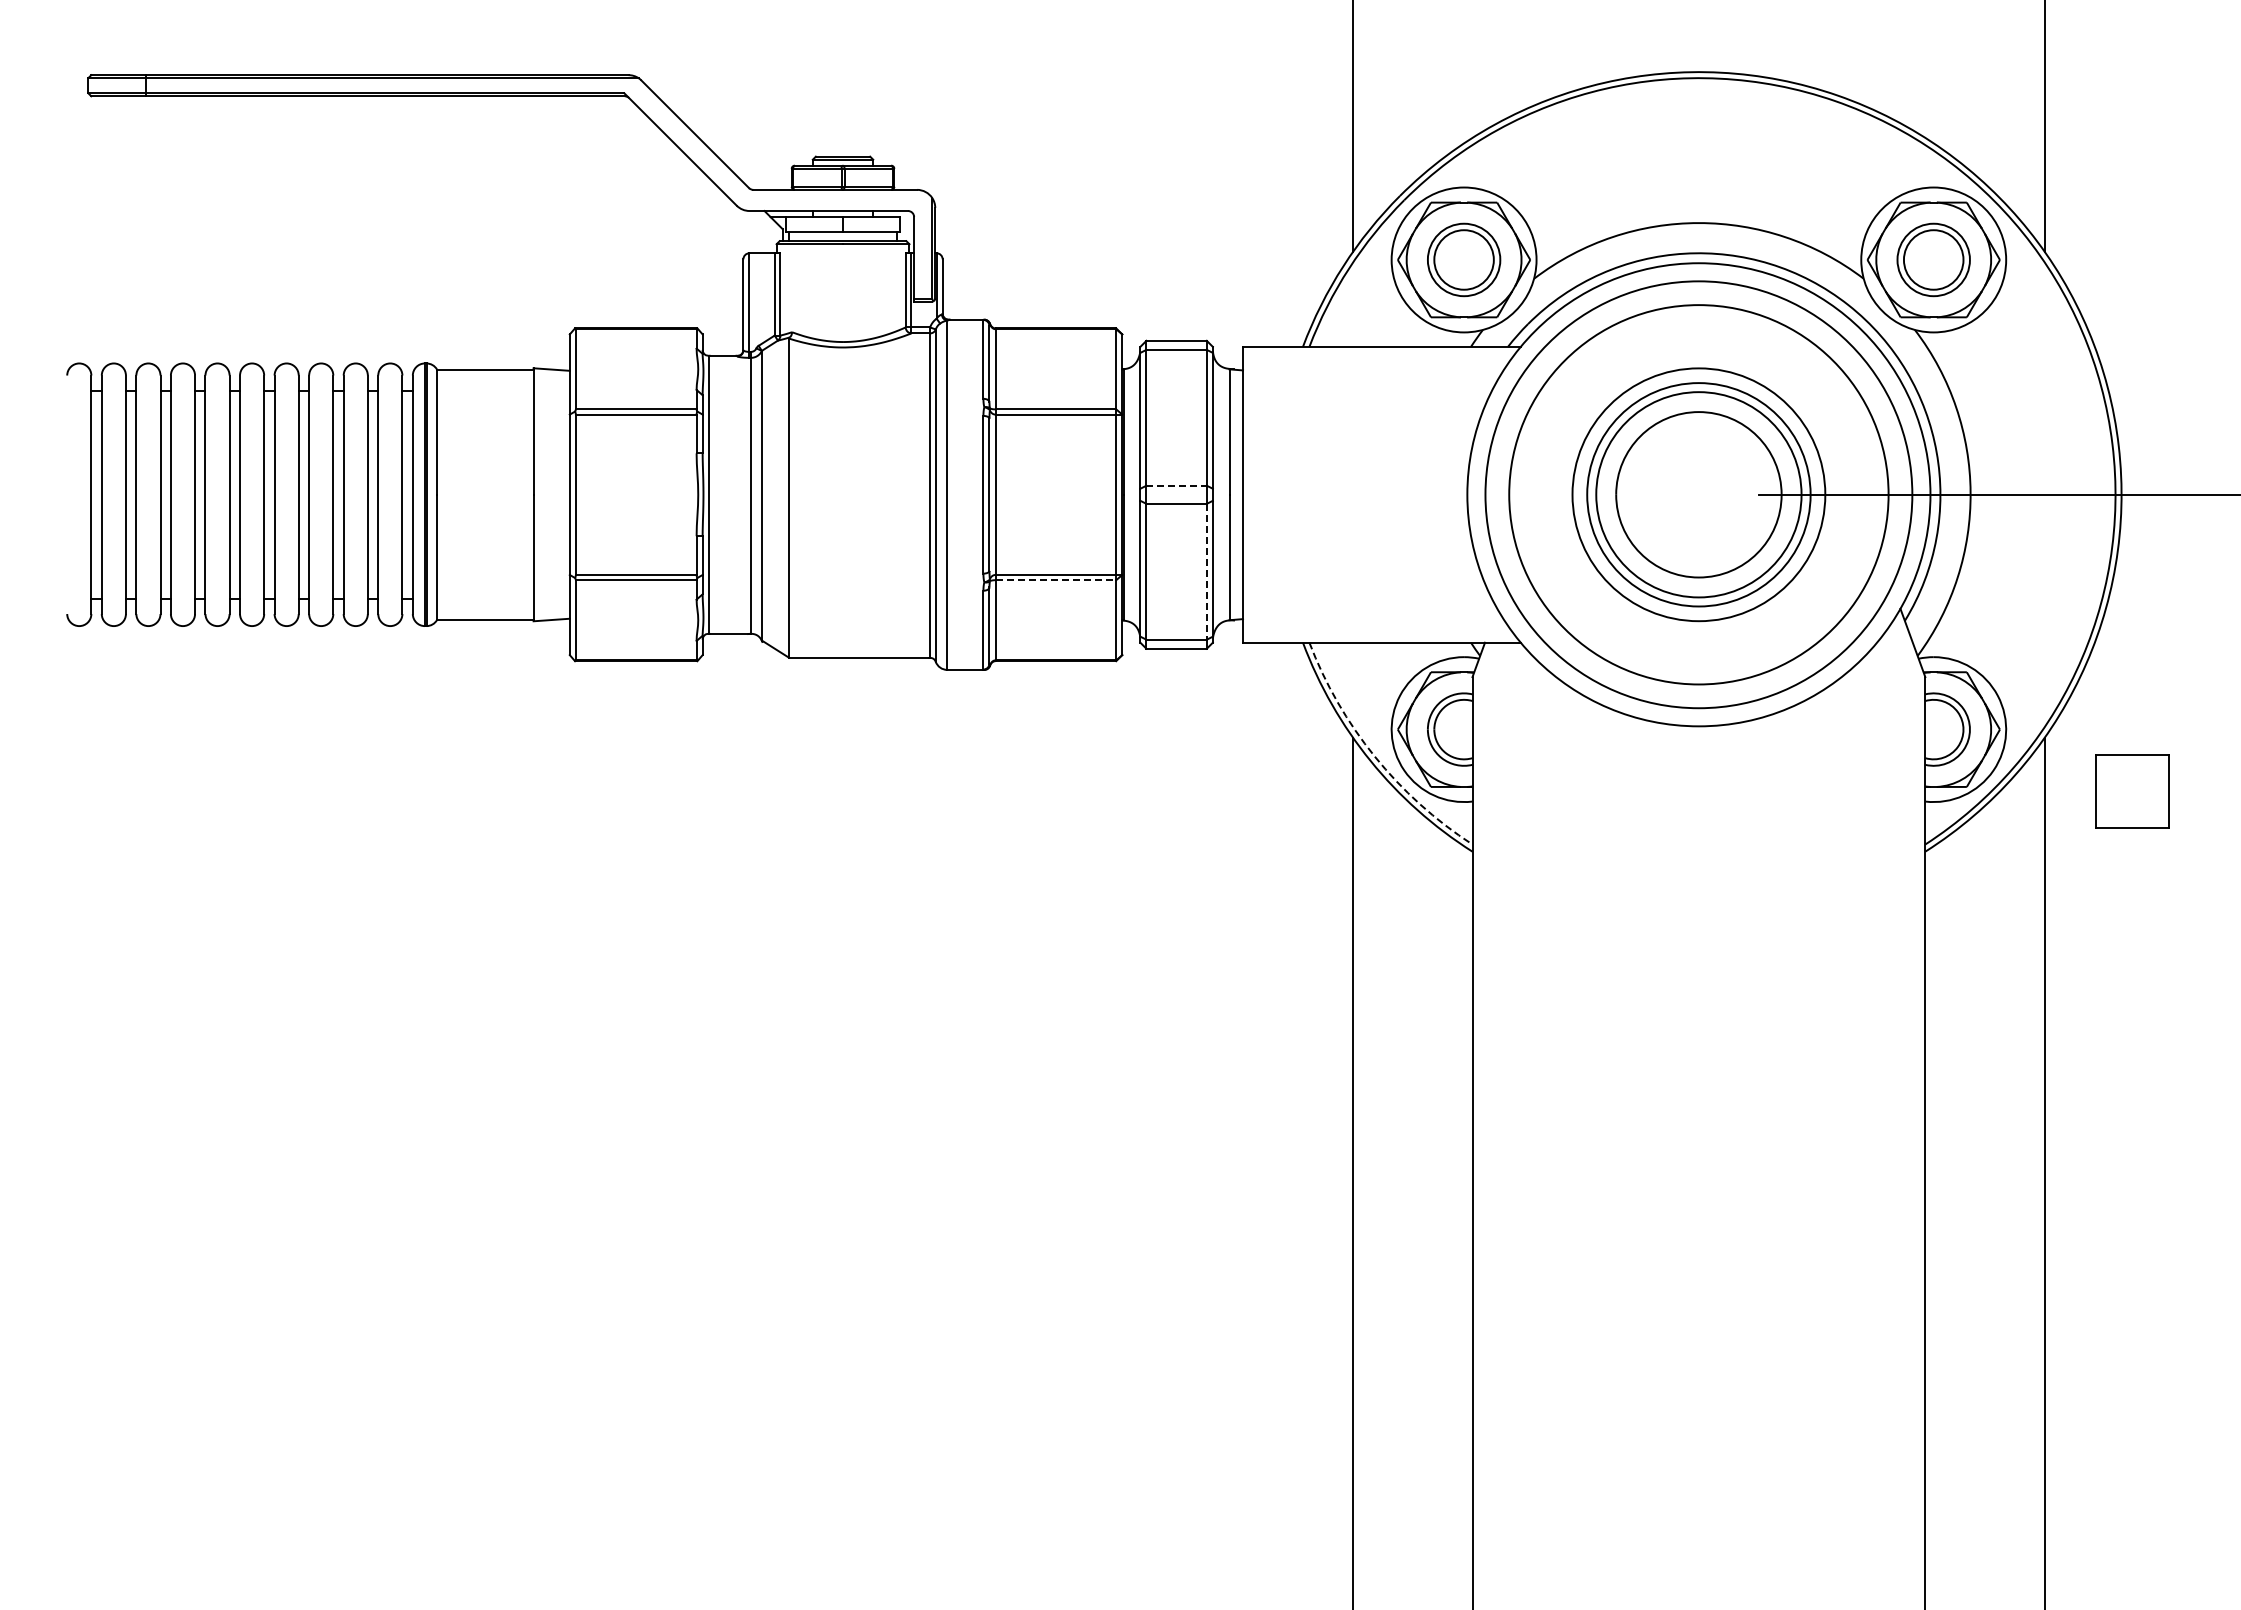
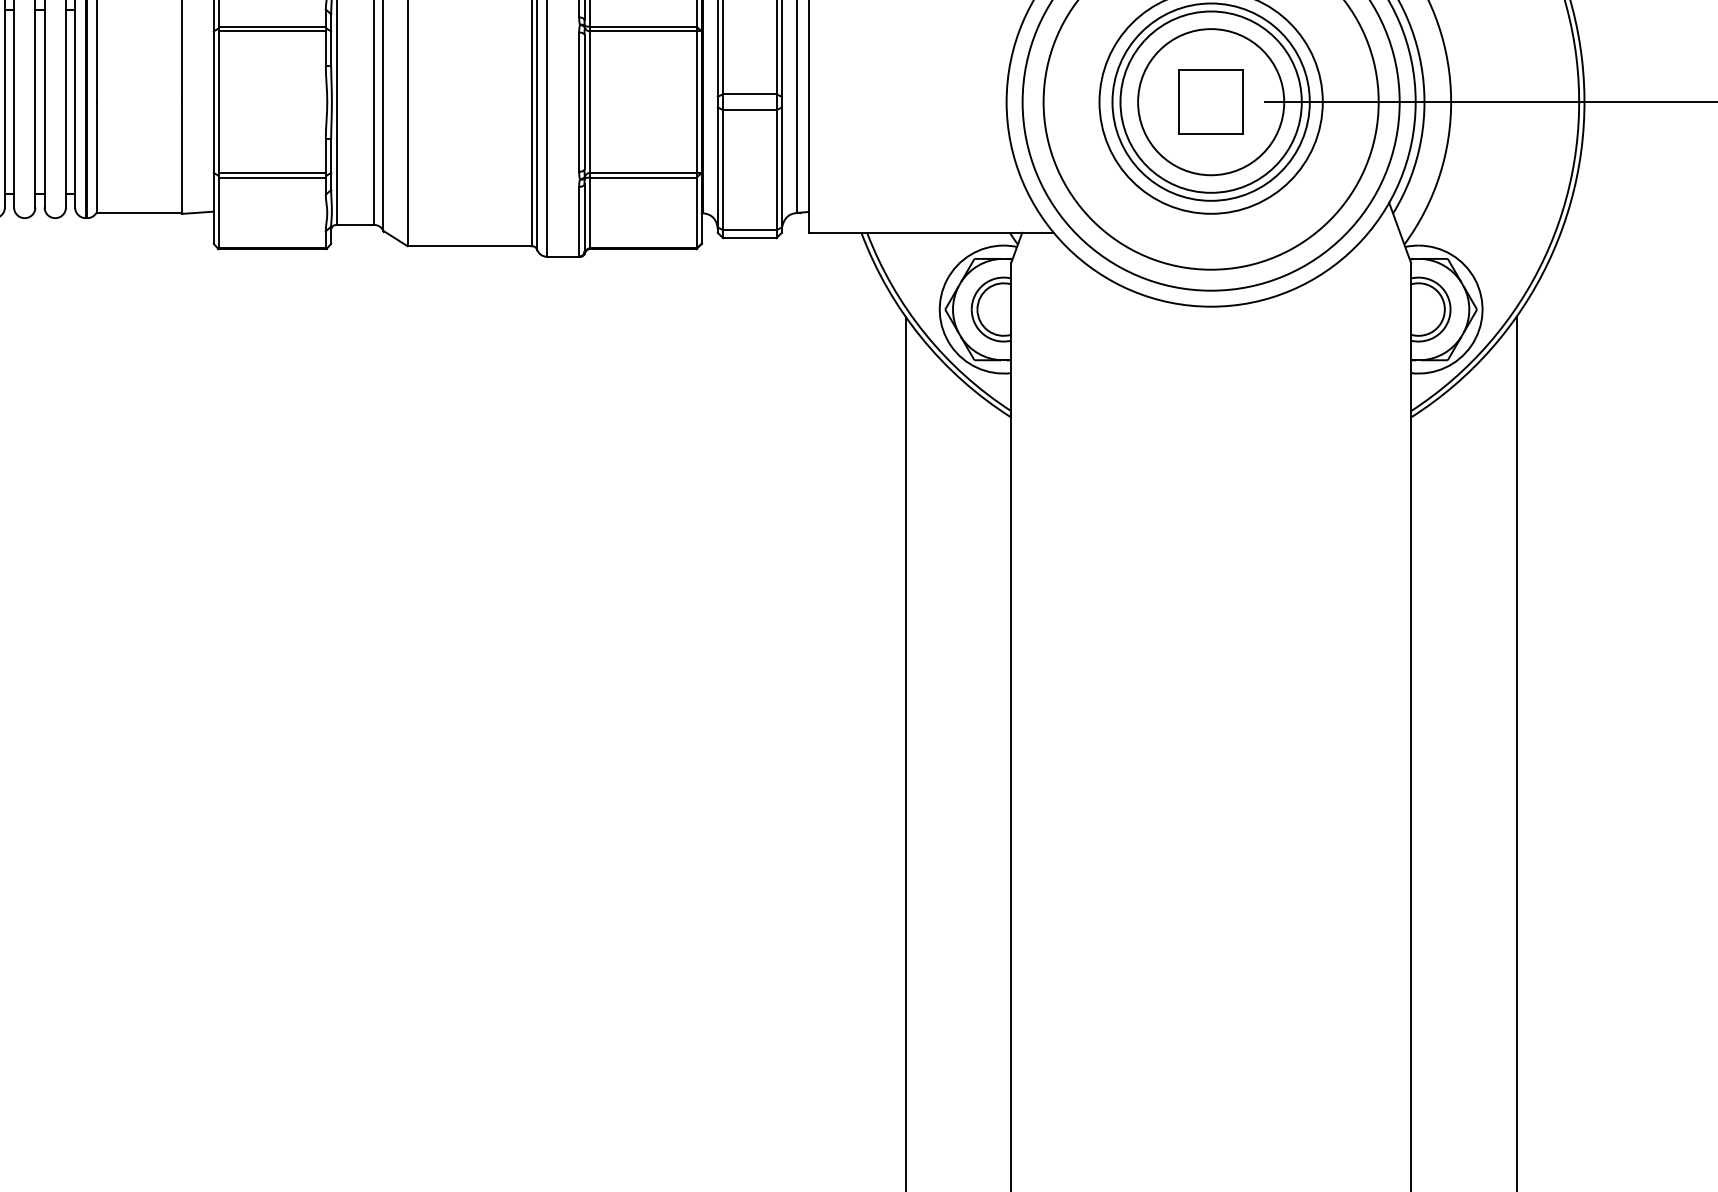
line: (1177, 485) -> (750, 93), dashed -> solid
line: (1206, 571) -> (776, 169), dashed -> solid
line: (1056, 580) -> (643, 177), dashed -> solid
arc: (1374, 756) -> (924, 333), dashed -> solid
part: (2132, 791) -> (1210, 101), moved

